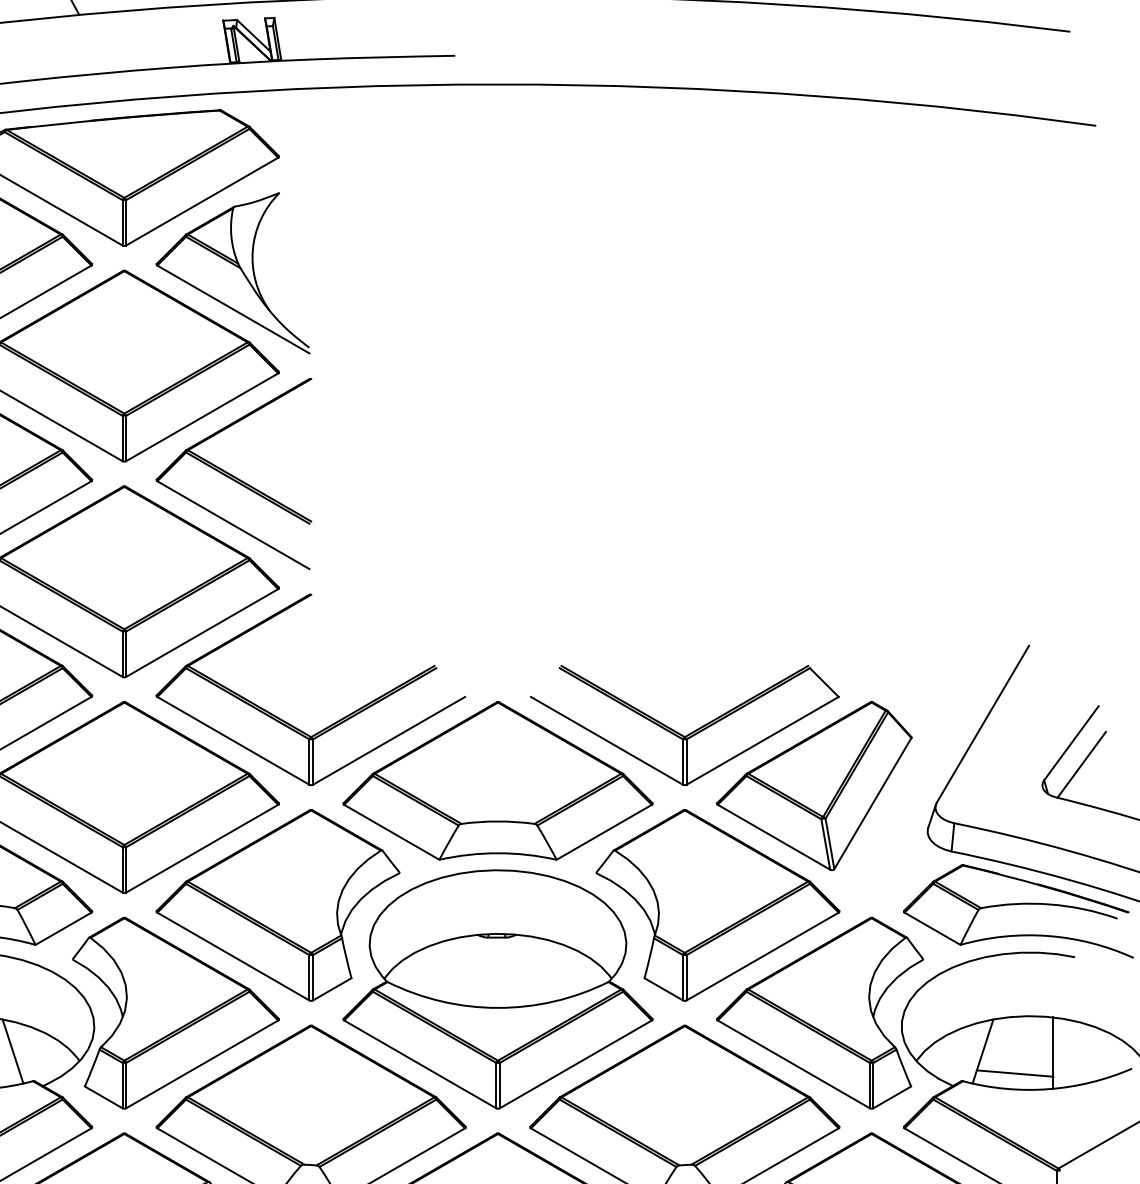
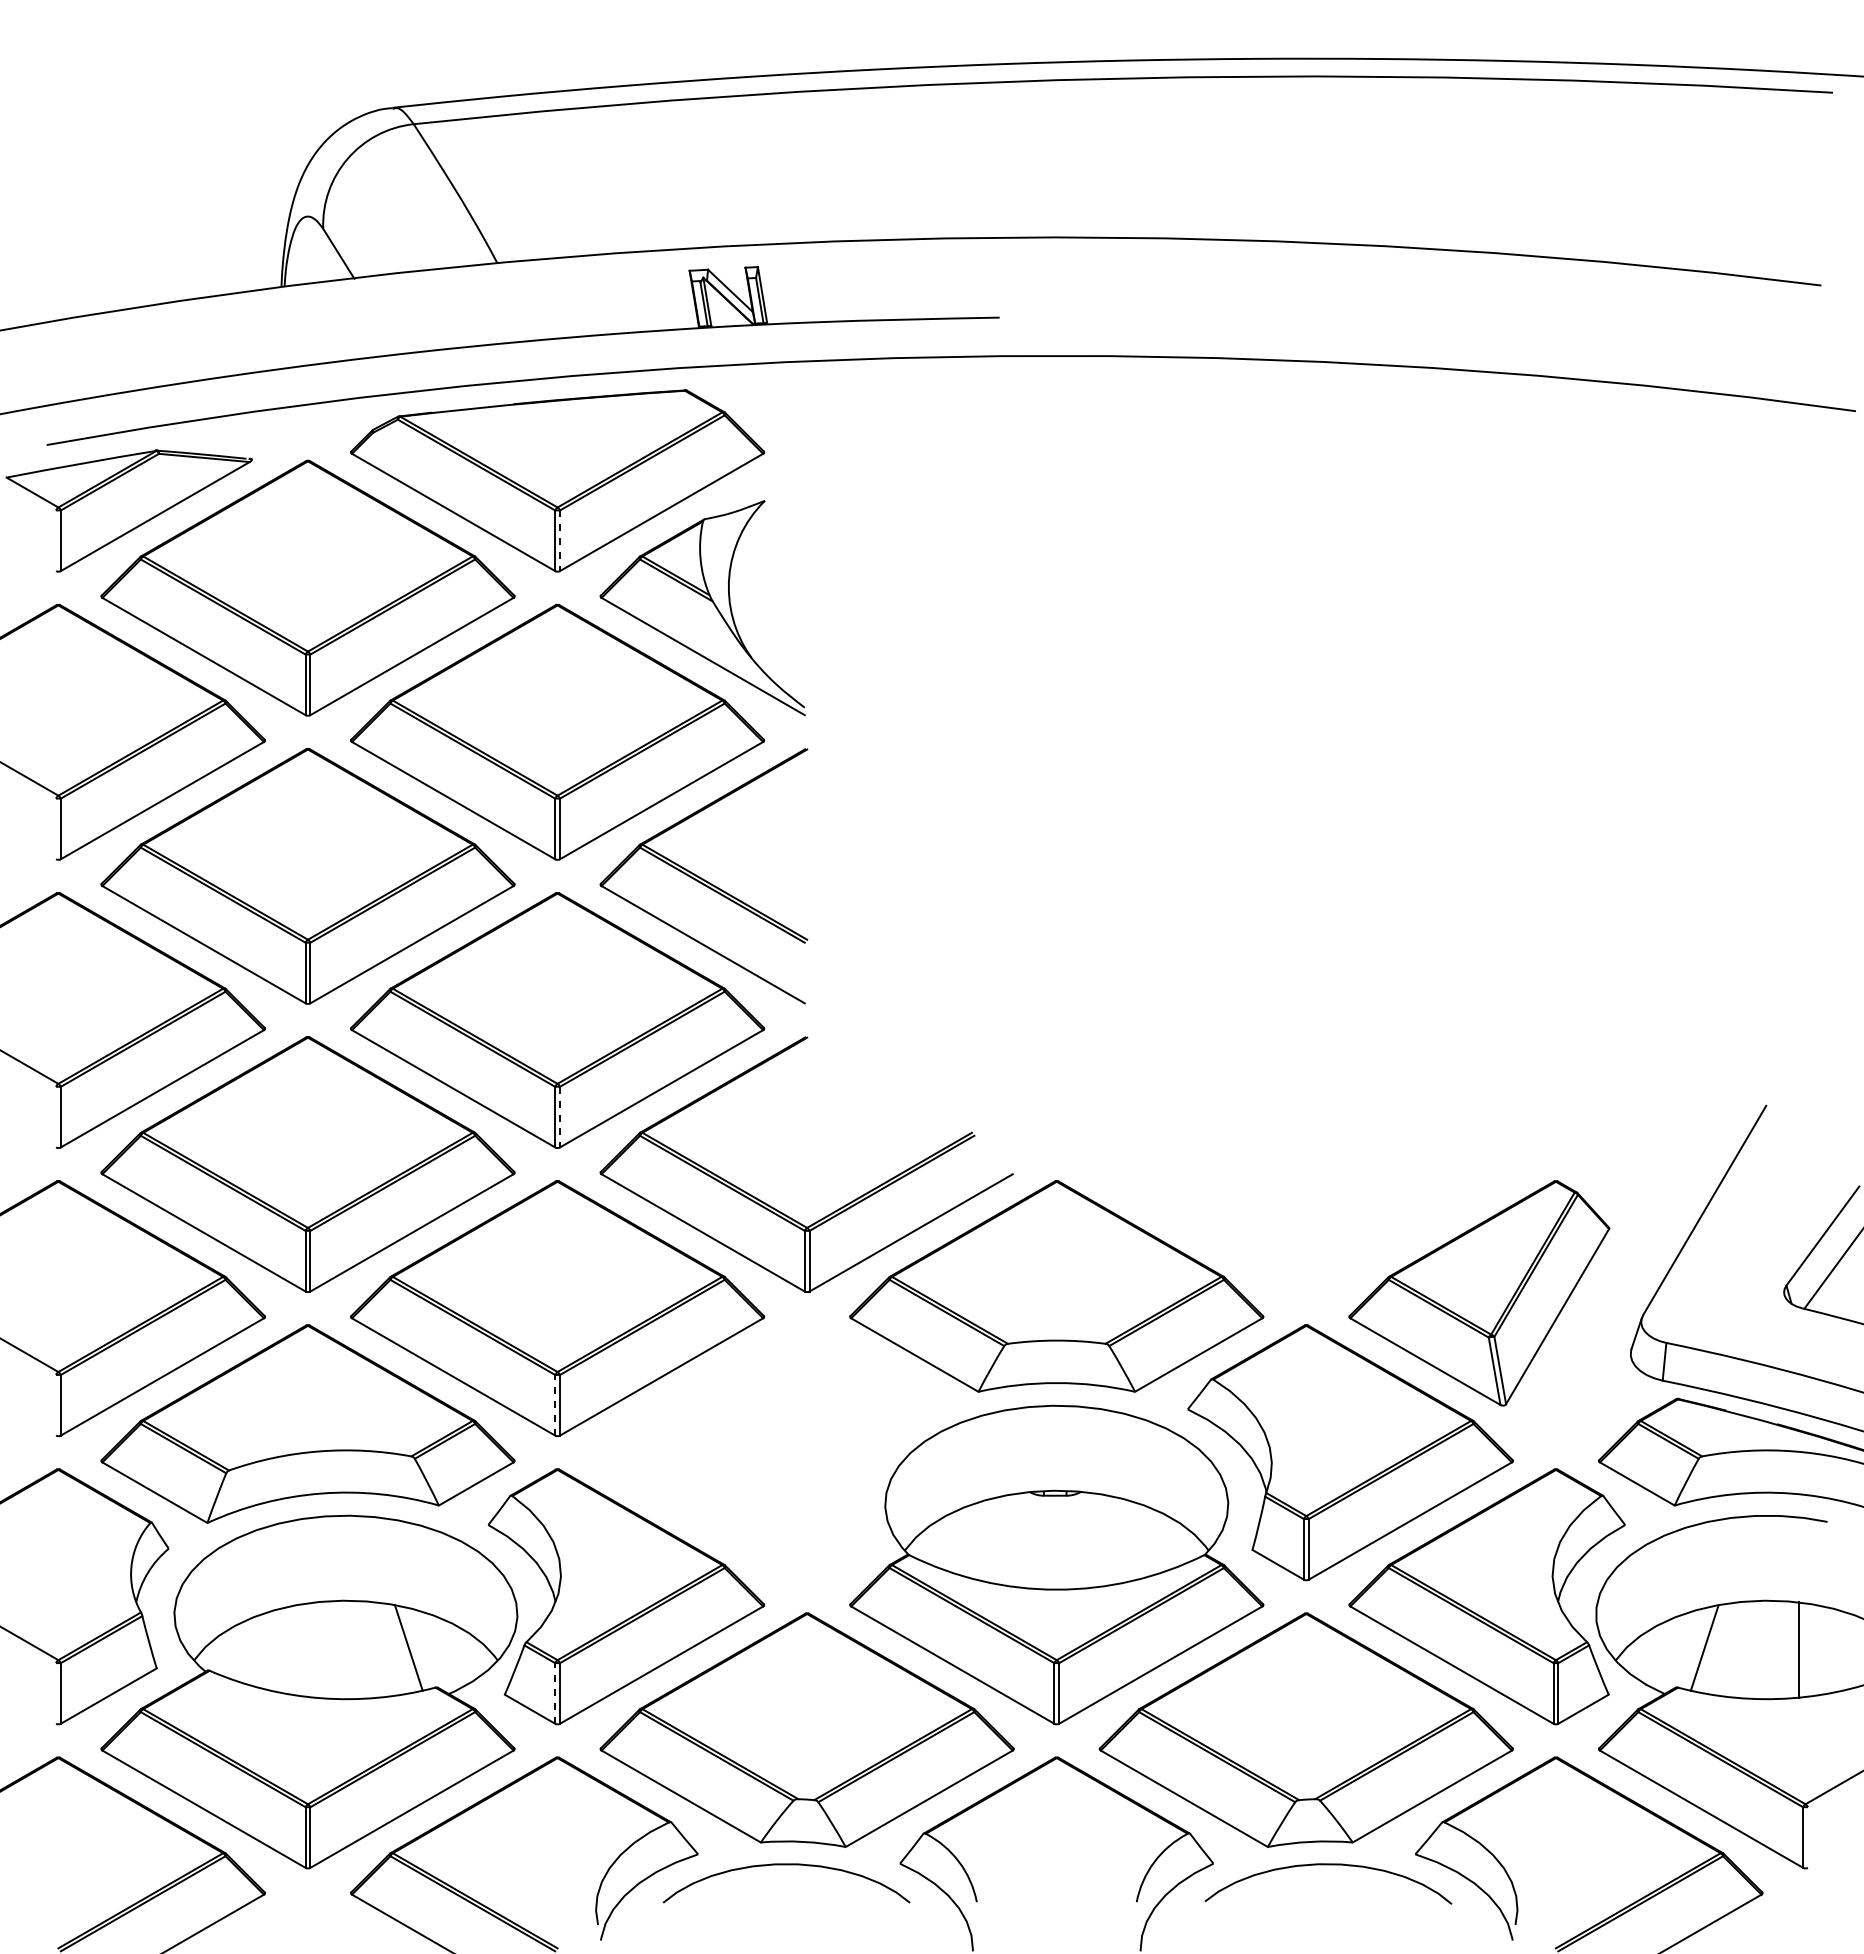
line: (126, 223) -> (560, 541), solid -> dashed
line: (126, 654) -> (560, 1117), solid -> dashed
part: (688, 733) -> (1311, 1223), removed
line: (122, 869) -> (555, 1404), solid -> dashed
part: (277, 905) -> (762, 1452), removed
line: (1015, 1073) -> (1747, 1677), removed
line: (122, 1084) -> (555, 1692), solid -> dashed

